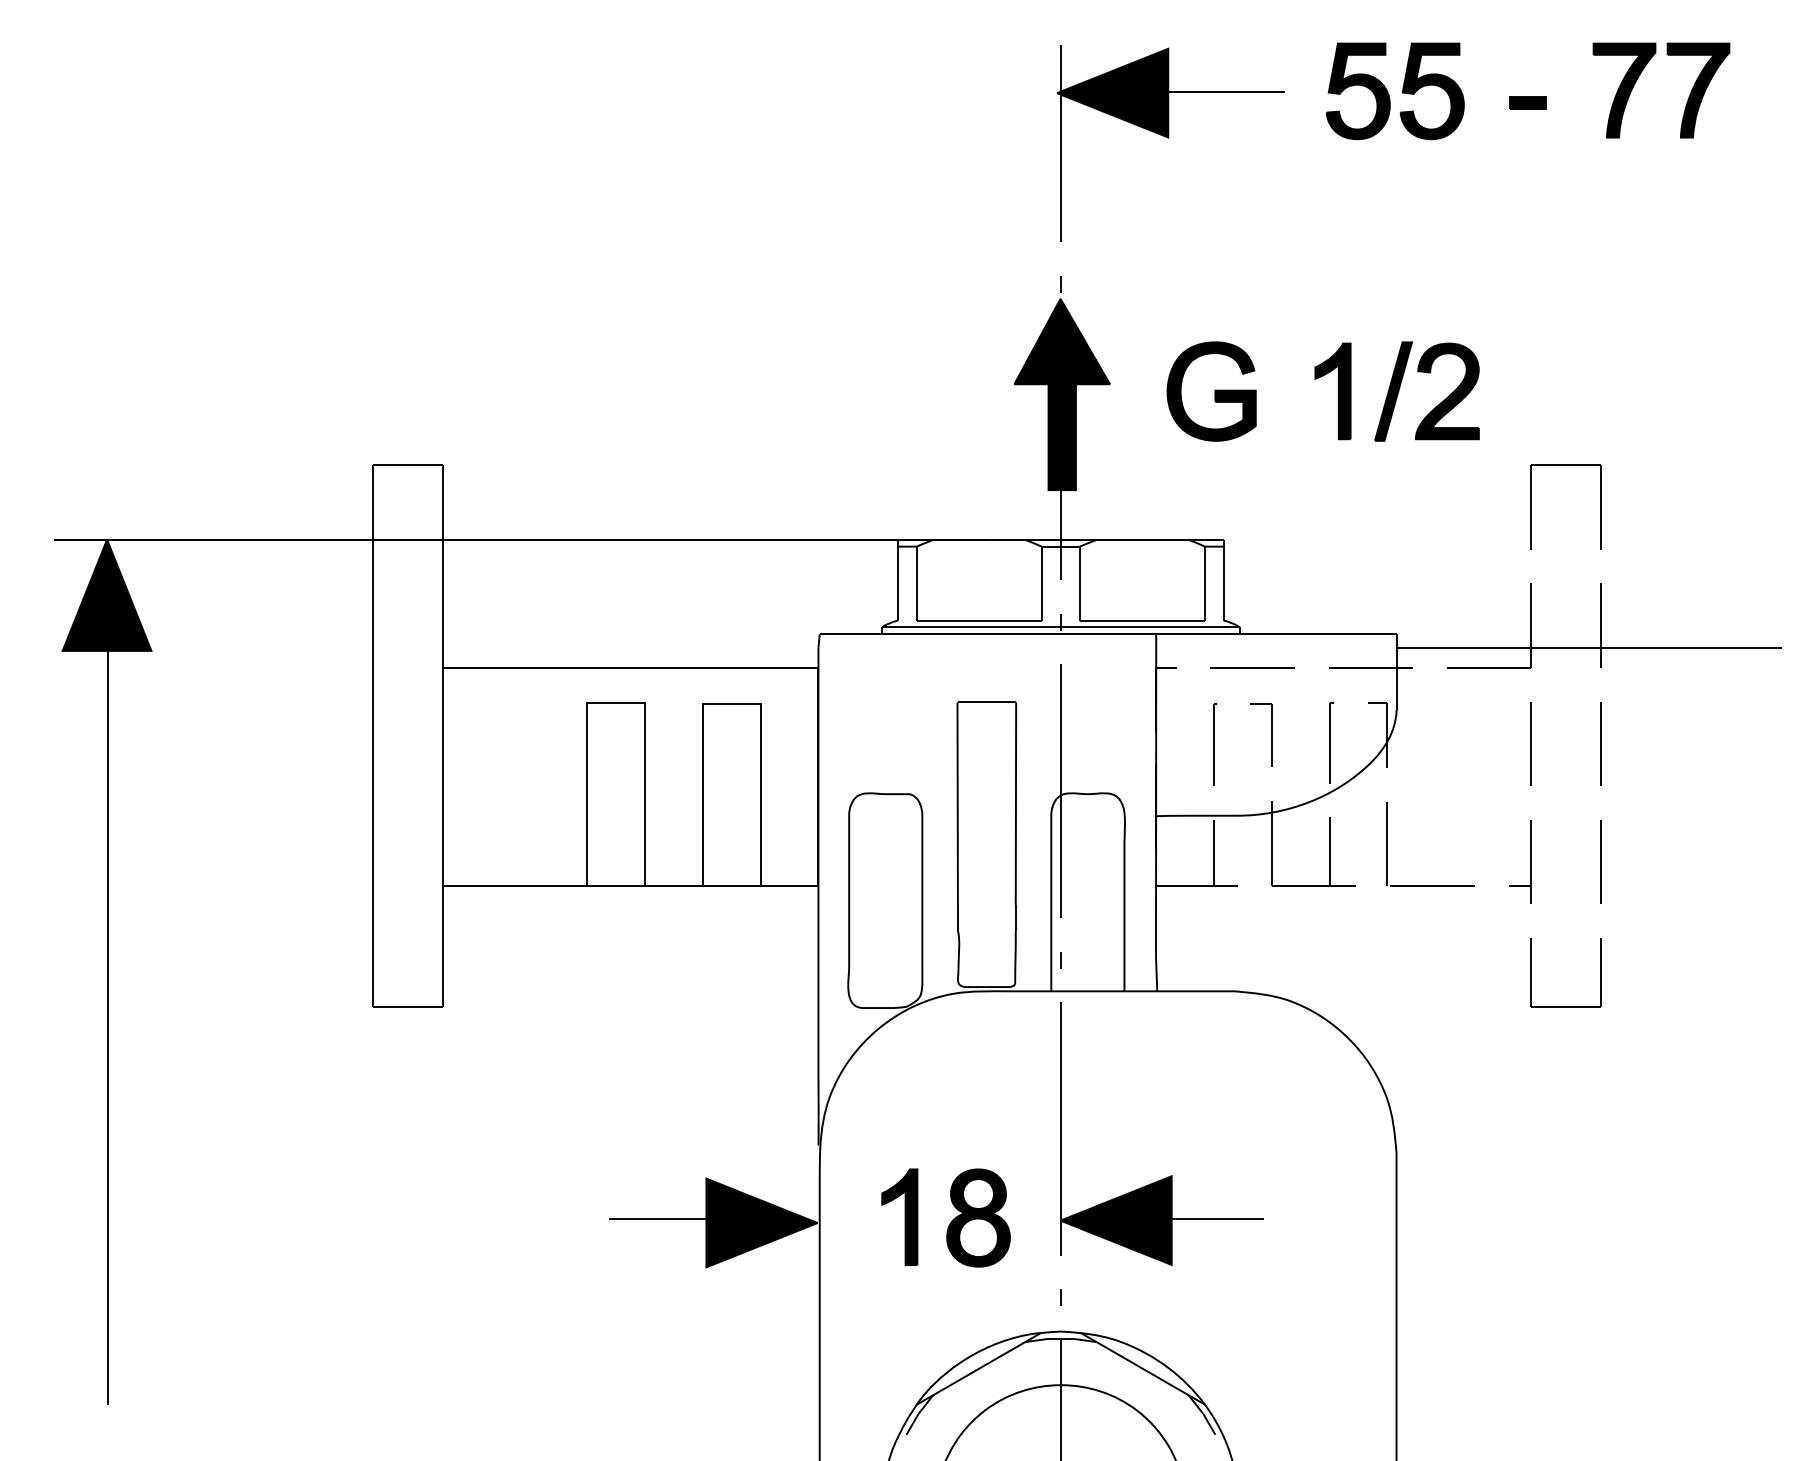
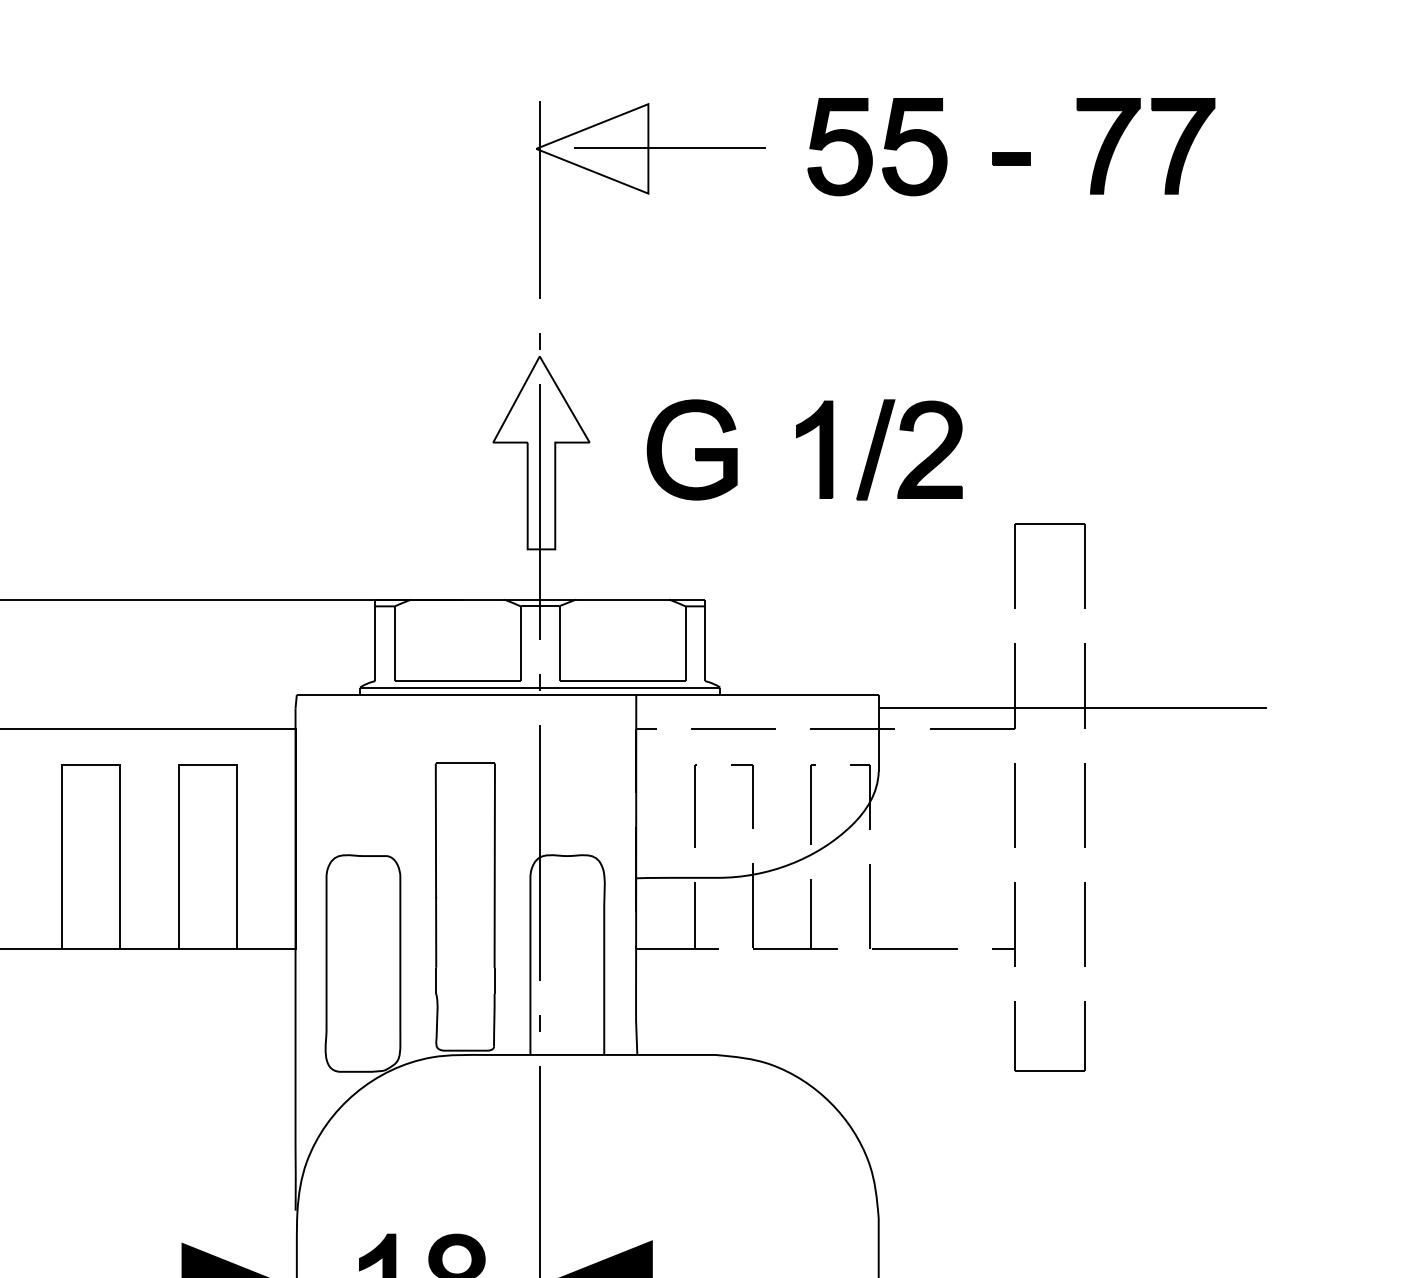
fill: (1112, 92) -> (592, 148), removed
fill: (1062, 394) -> (541, 452), removed

